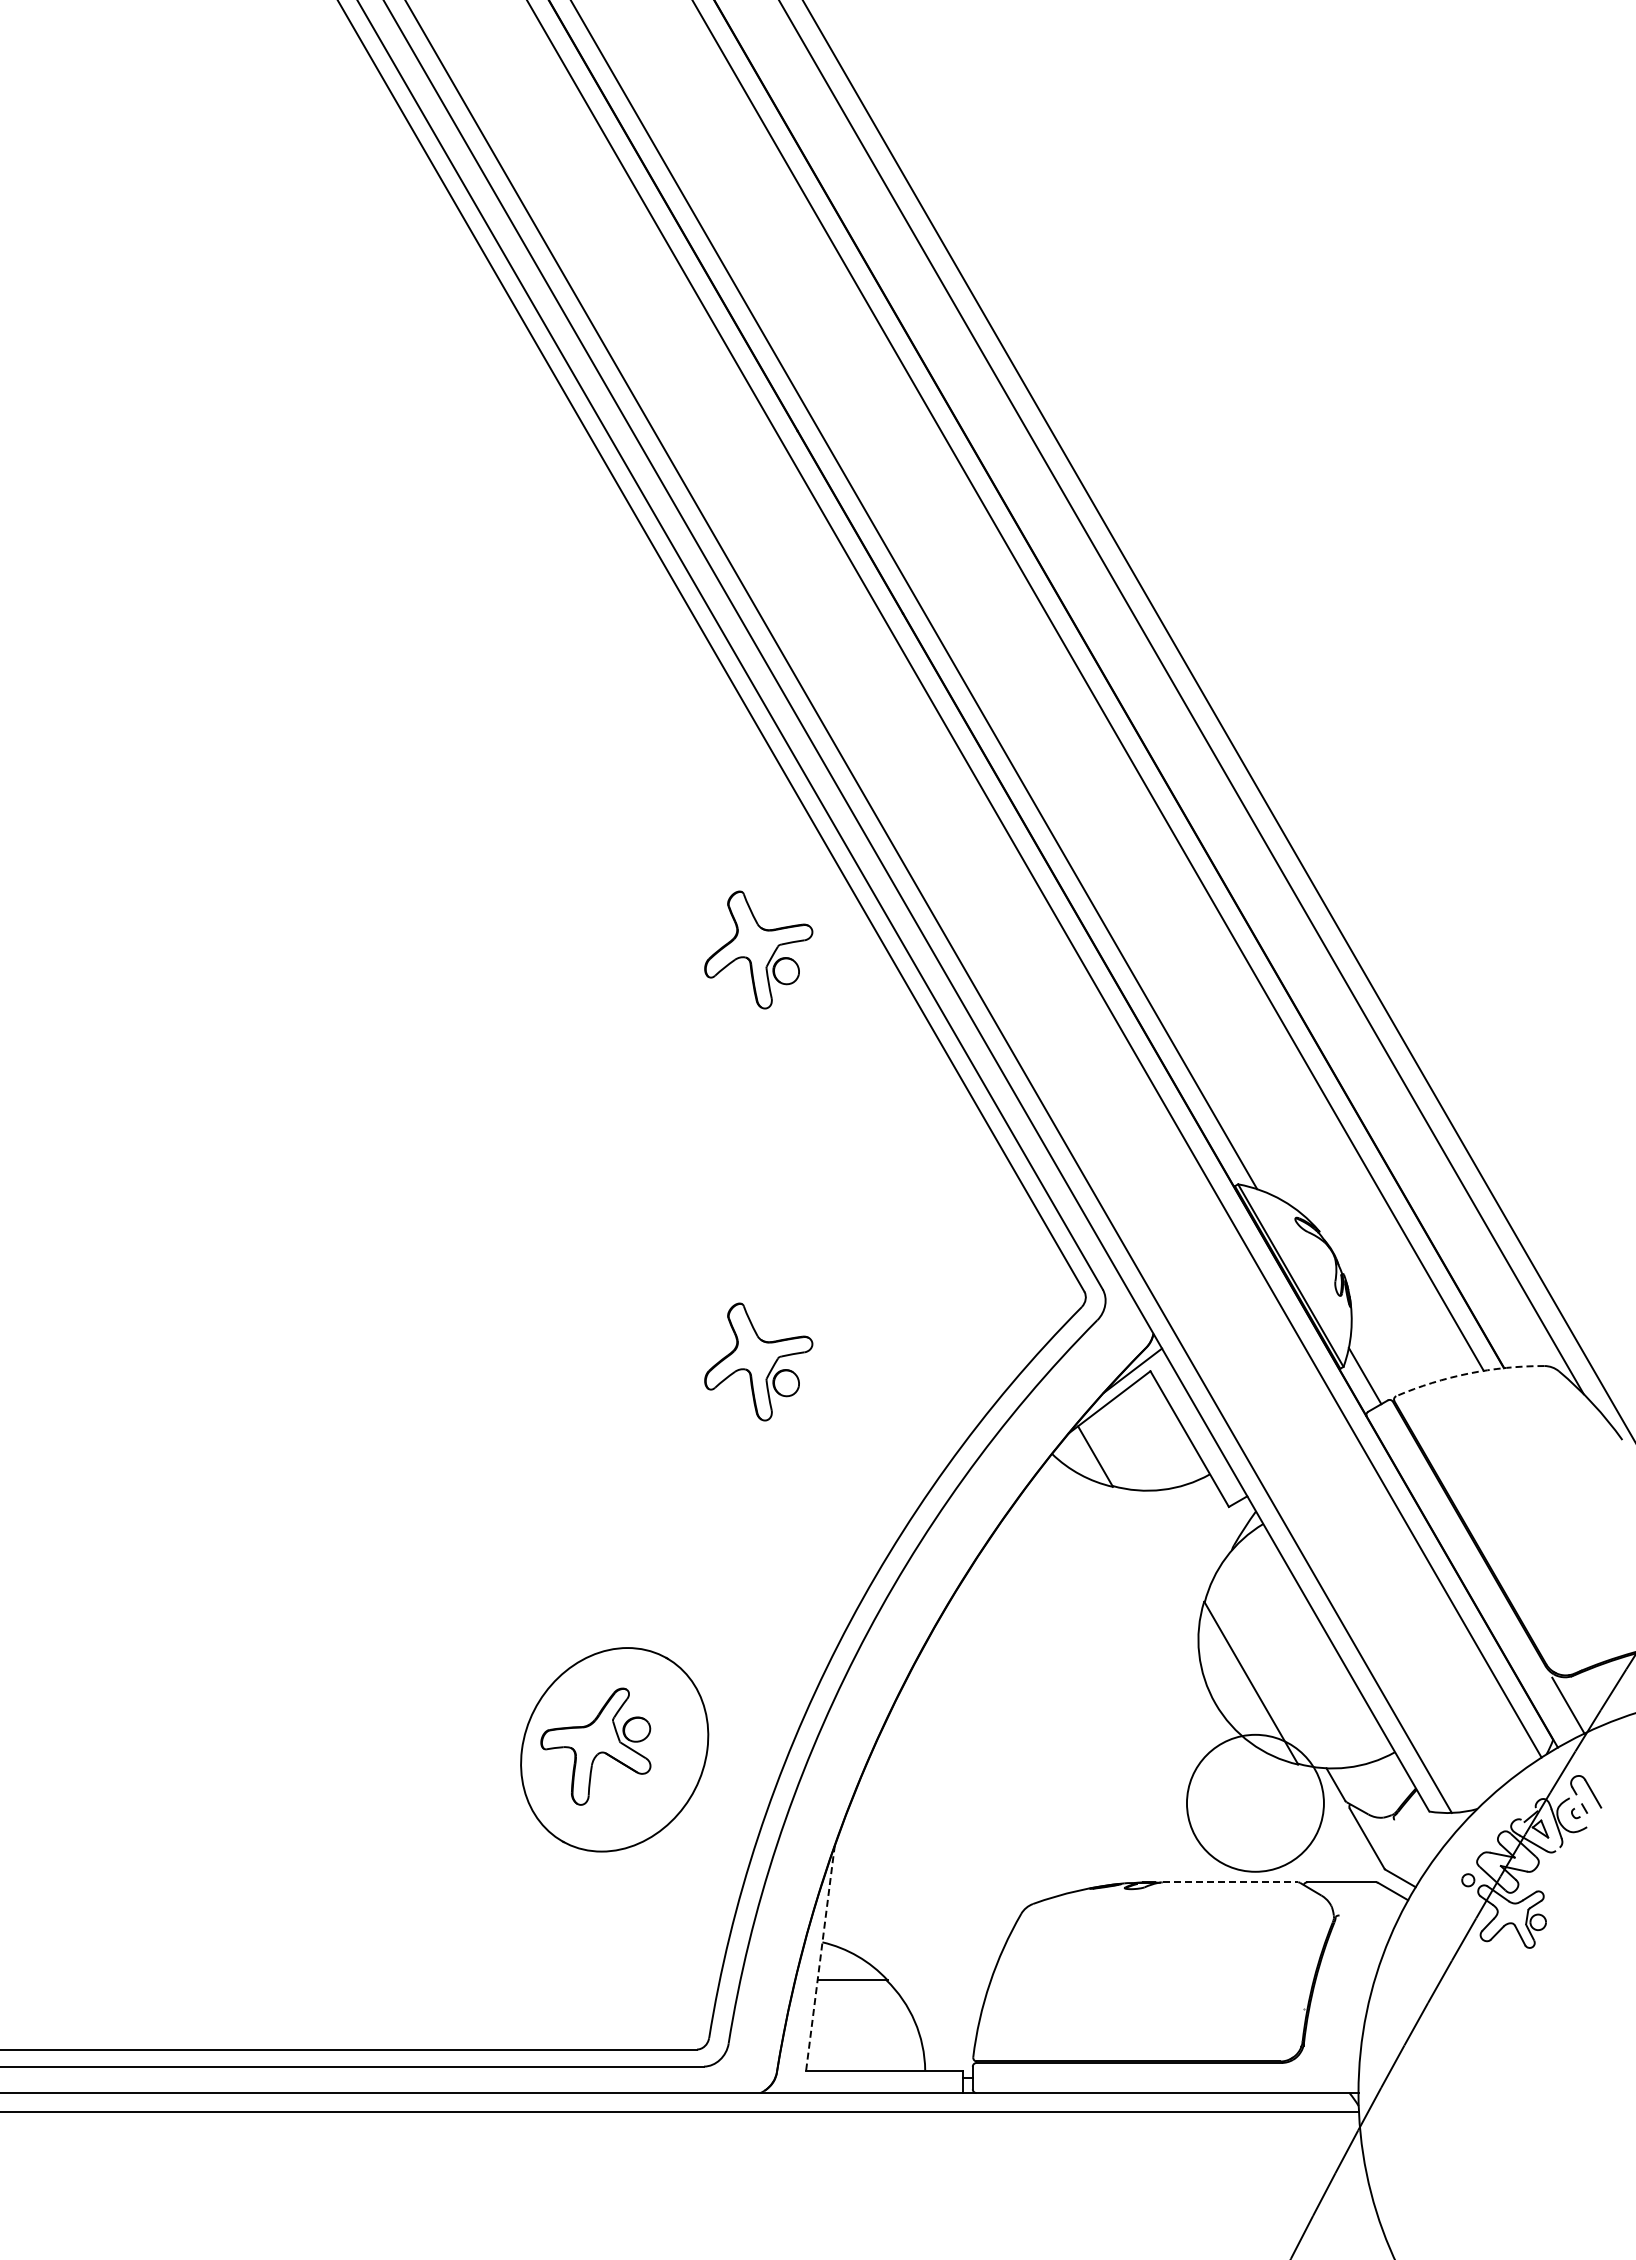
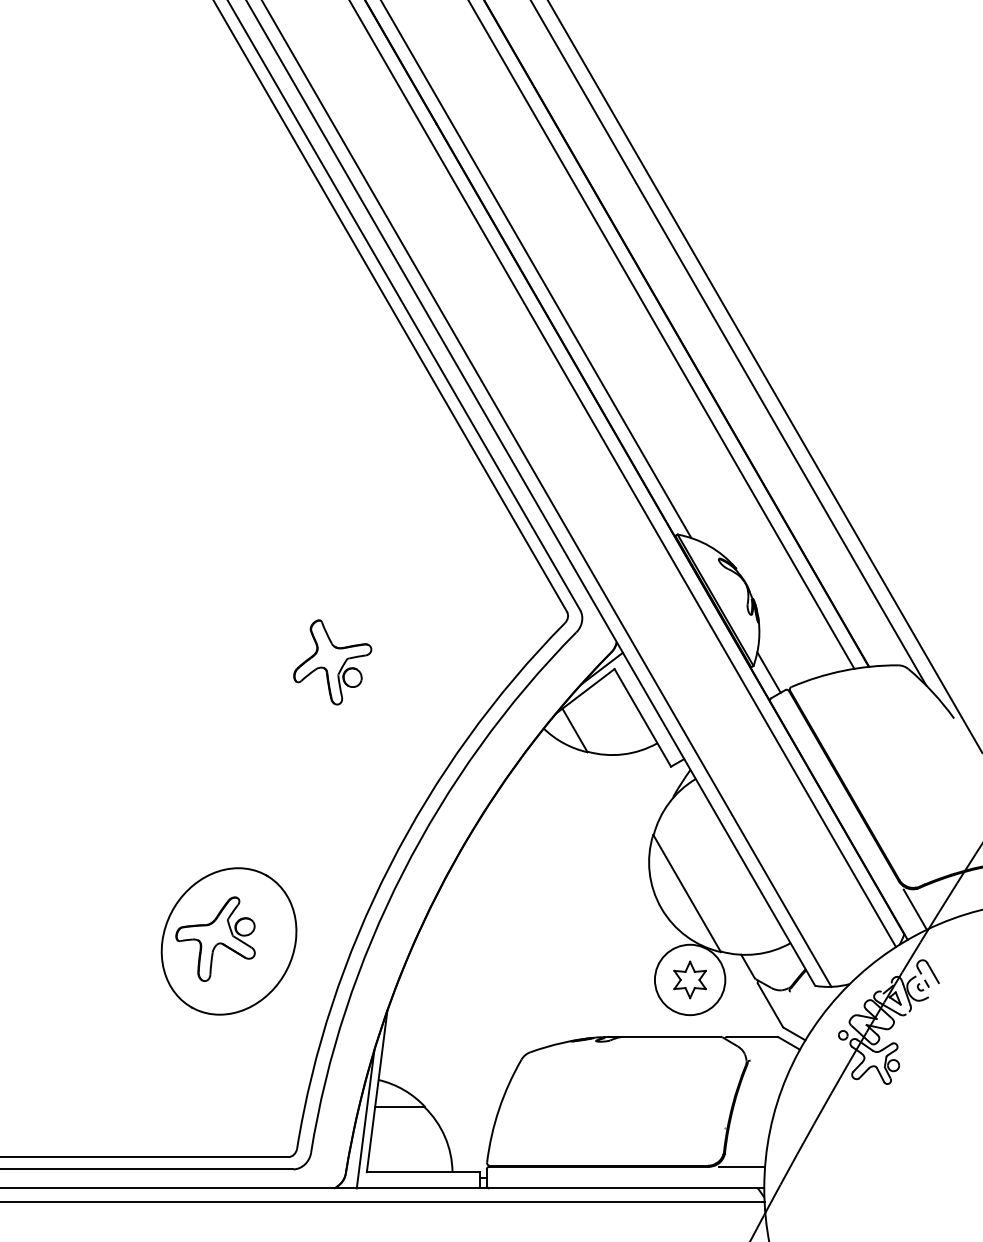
part: (758, 949) -> (332, 365), removed
arc: (1468, 1373) -> (843, 670), dashed -> solid
circle: (1255, 1803) -> (690, 980), size x0.71
part: (1255, 1803) -> (690, 980), added
line: (1230, 1882) -> (672, 1036), dashed -> solid
line: (820, 1957) -> (377, 1090), dashed -> solid
line: (804, 1997) -> (365, 1119), added
line: (1327, 2062) -> (741, 1166), added

